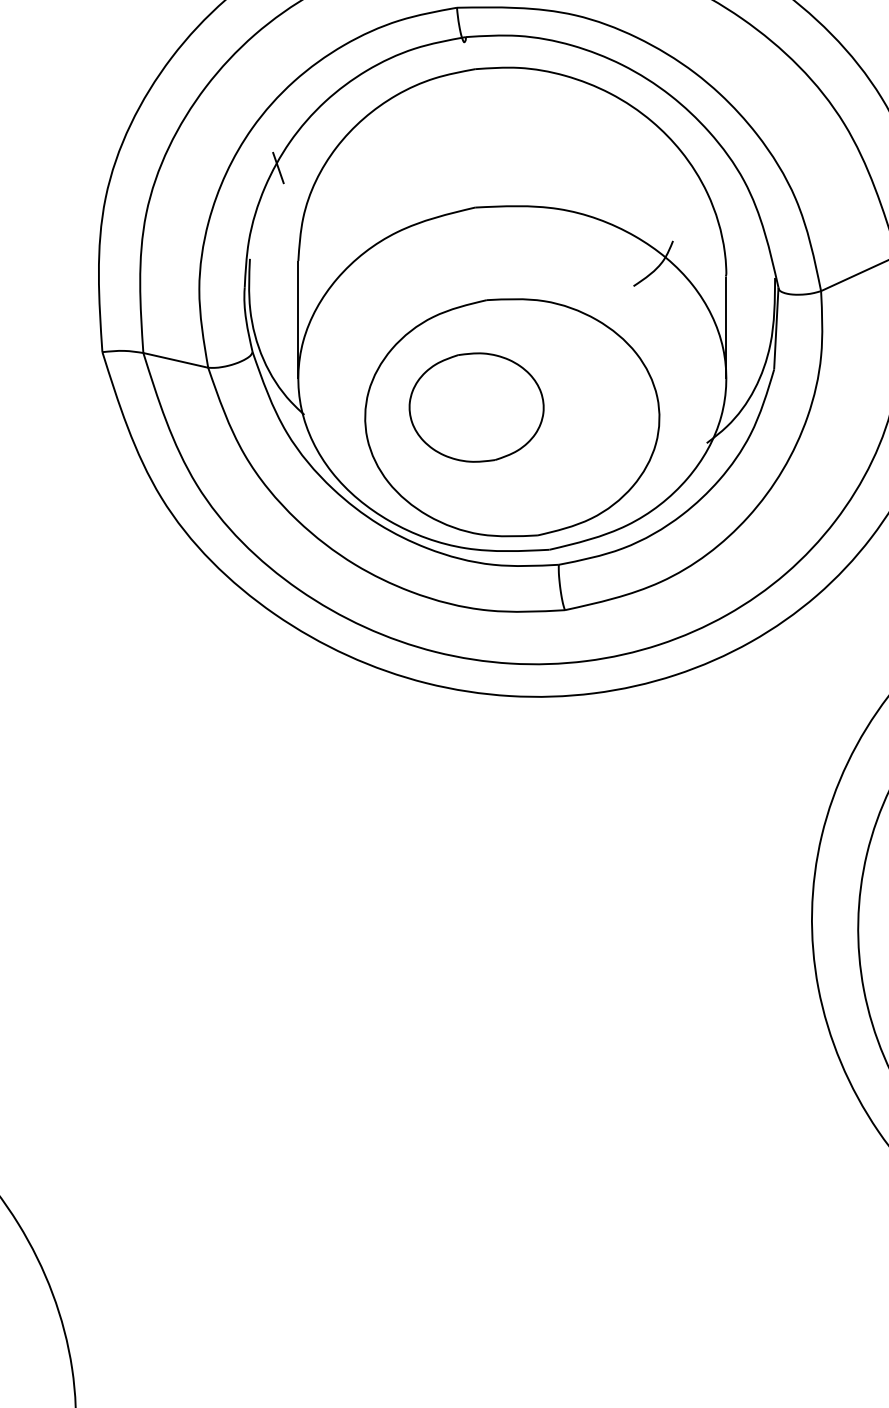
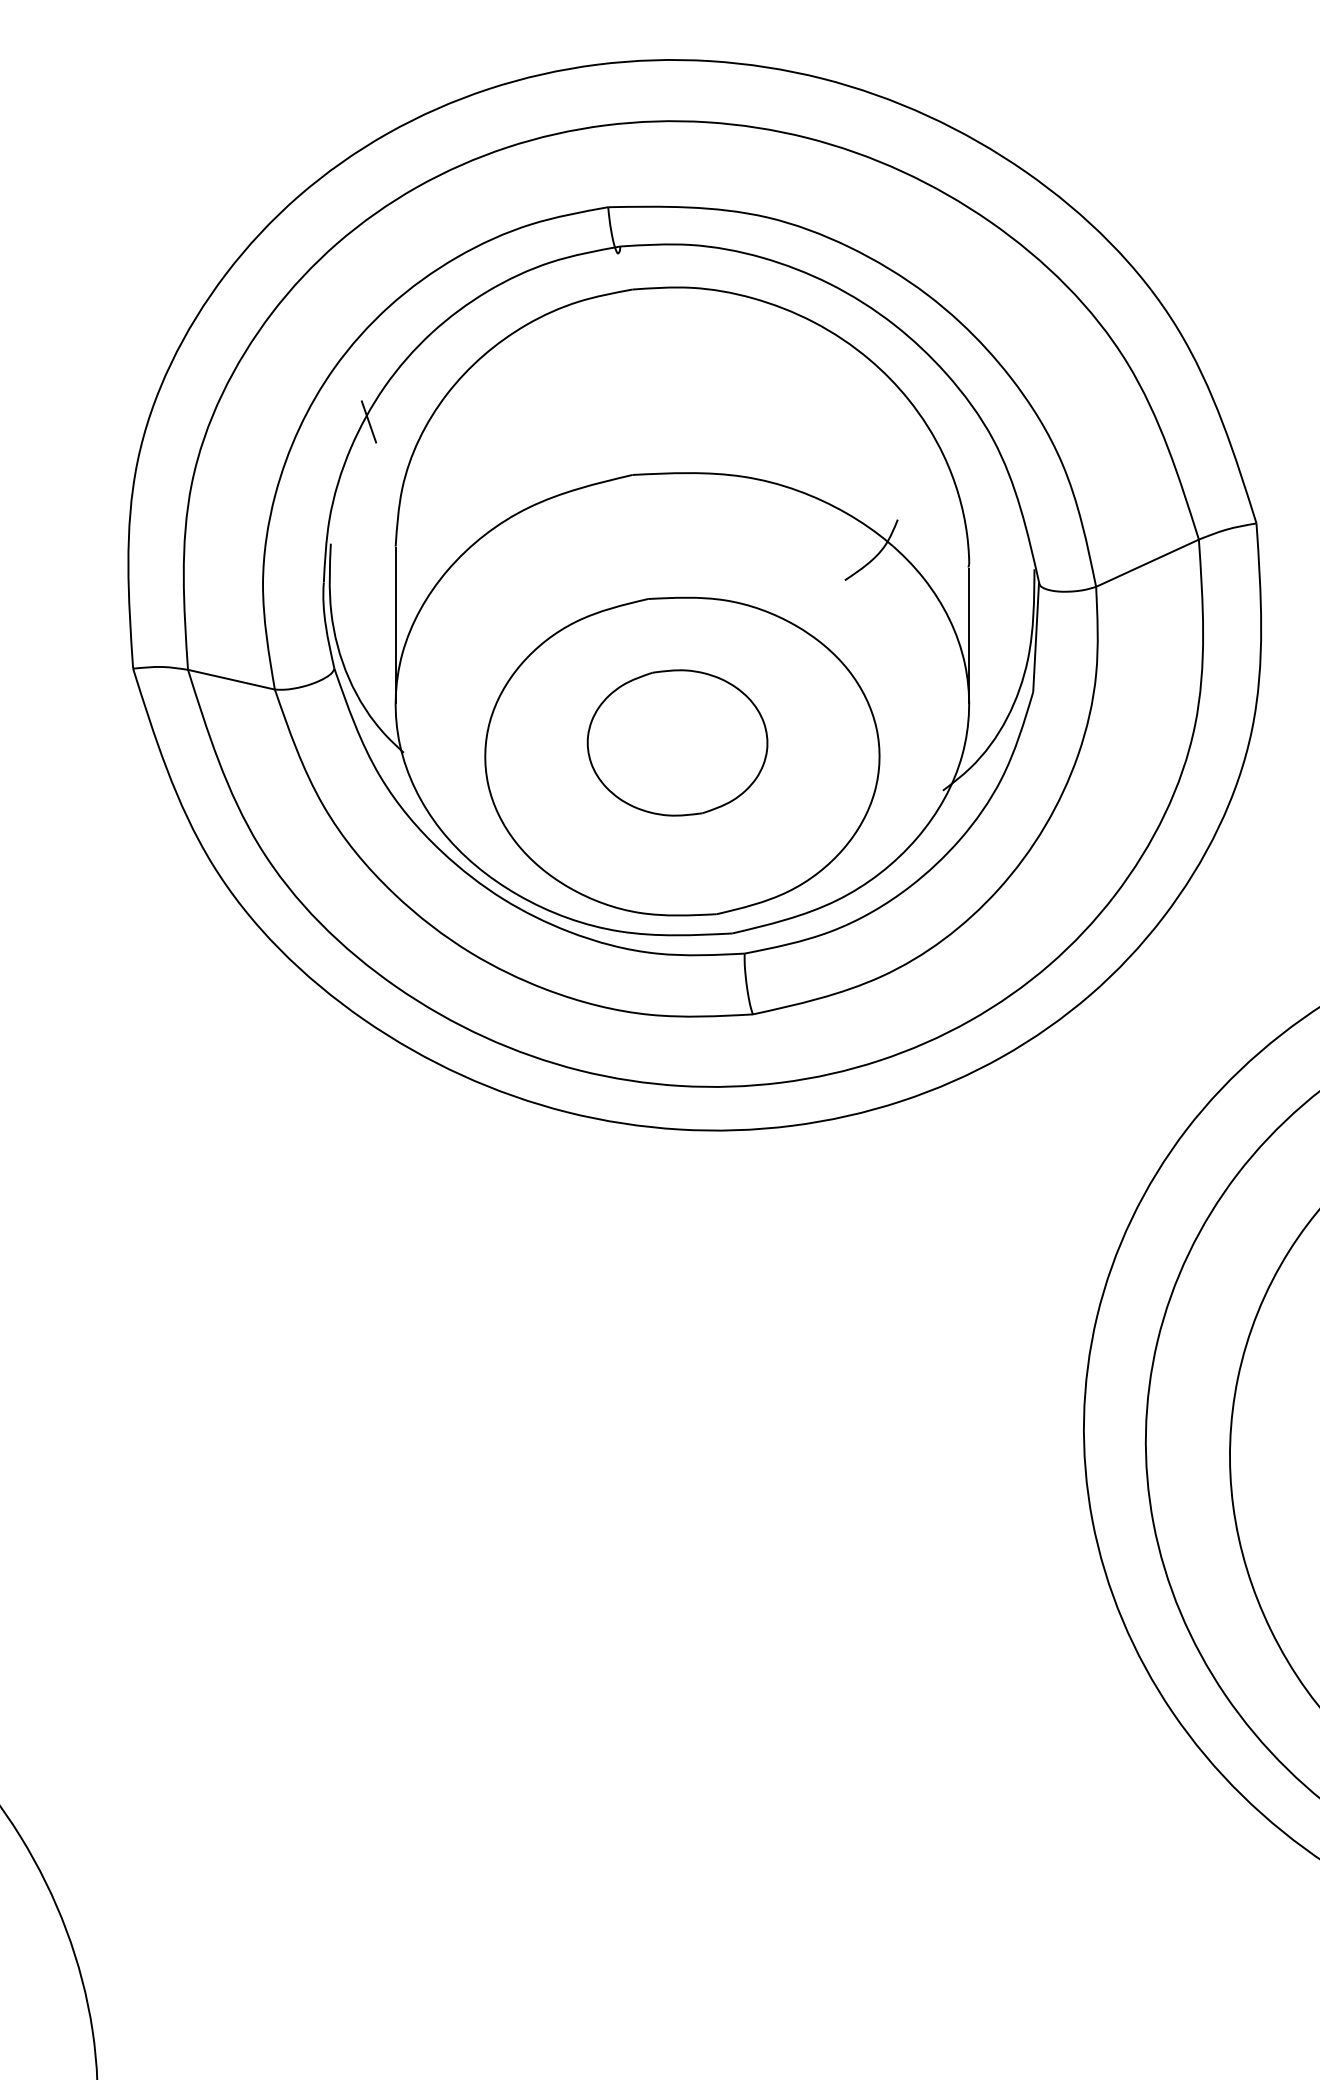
part: (476, 407) -> (677, 742), moved

